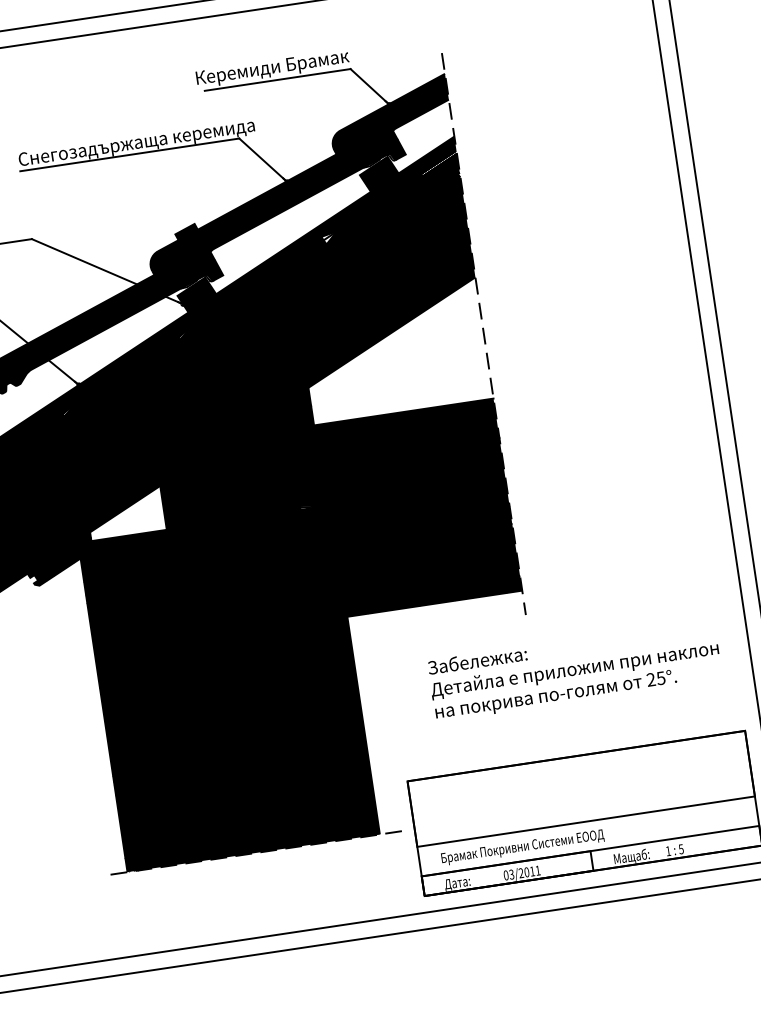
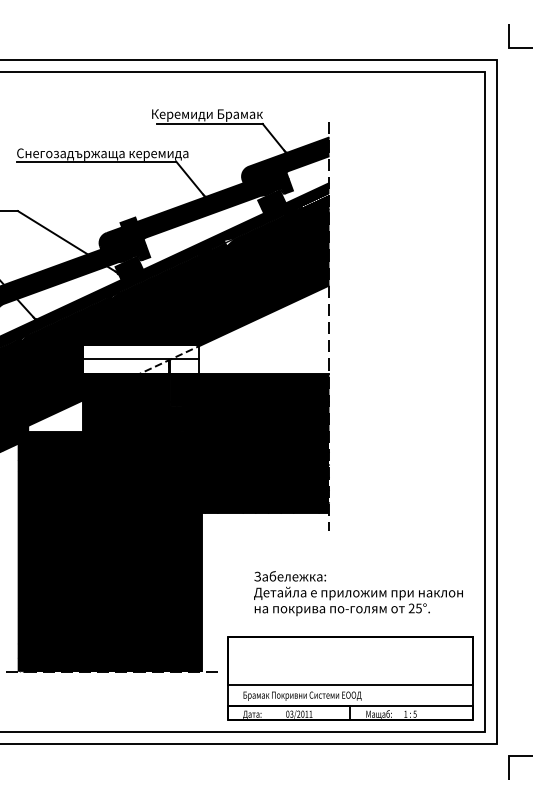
fill: (230, 417) -> (140, 359), removed
text: (574, 670) -> (358, 593), moved

